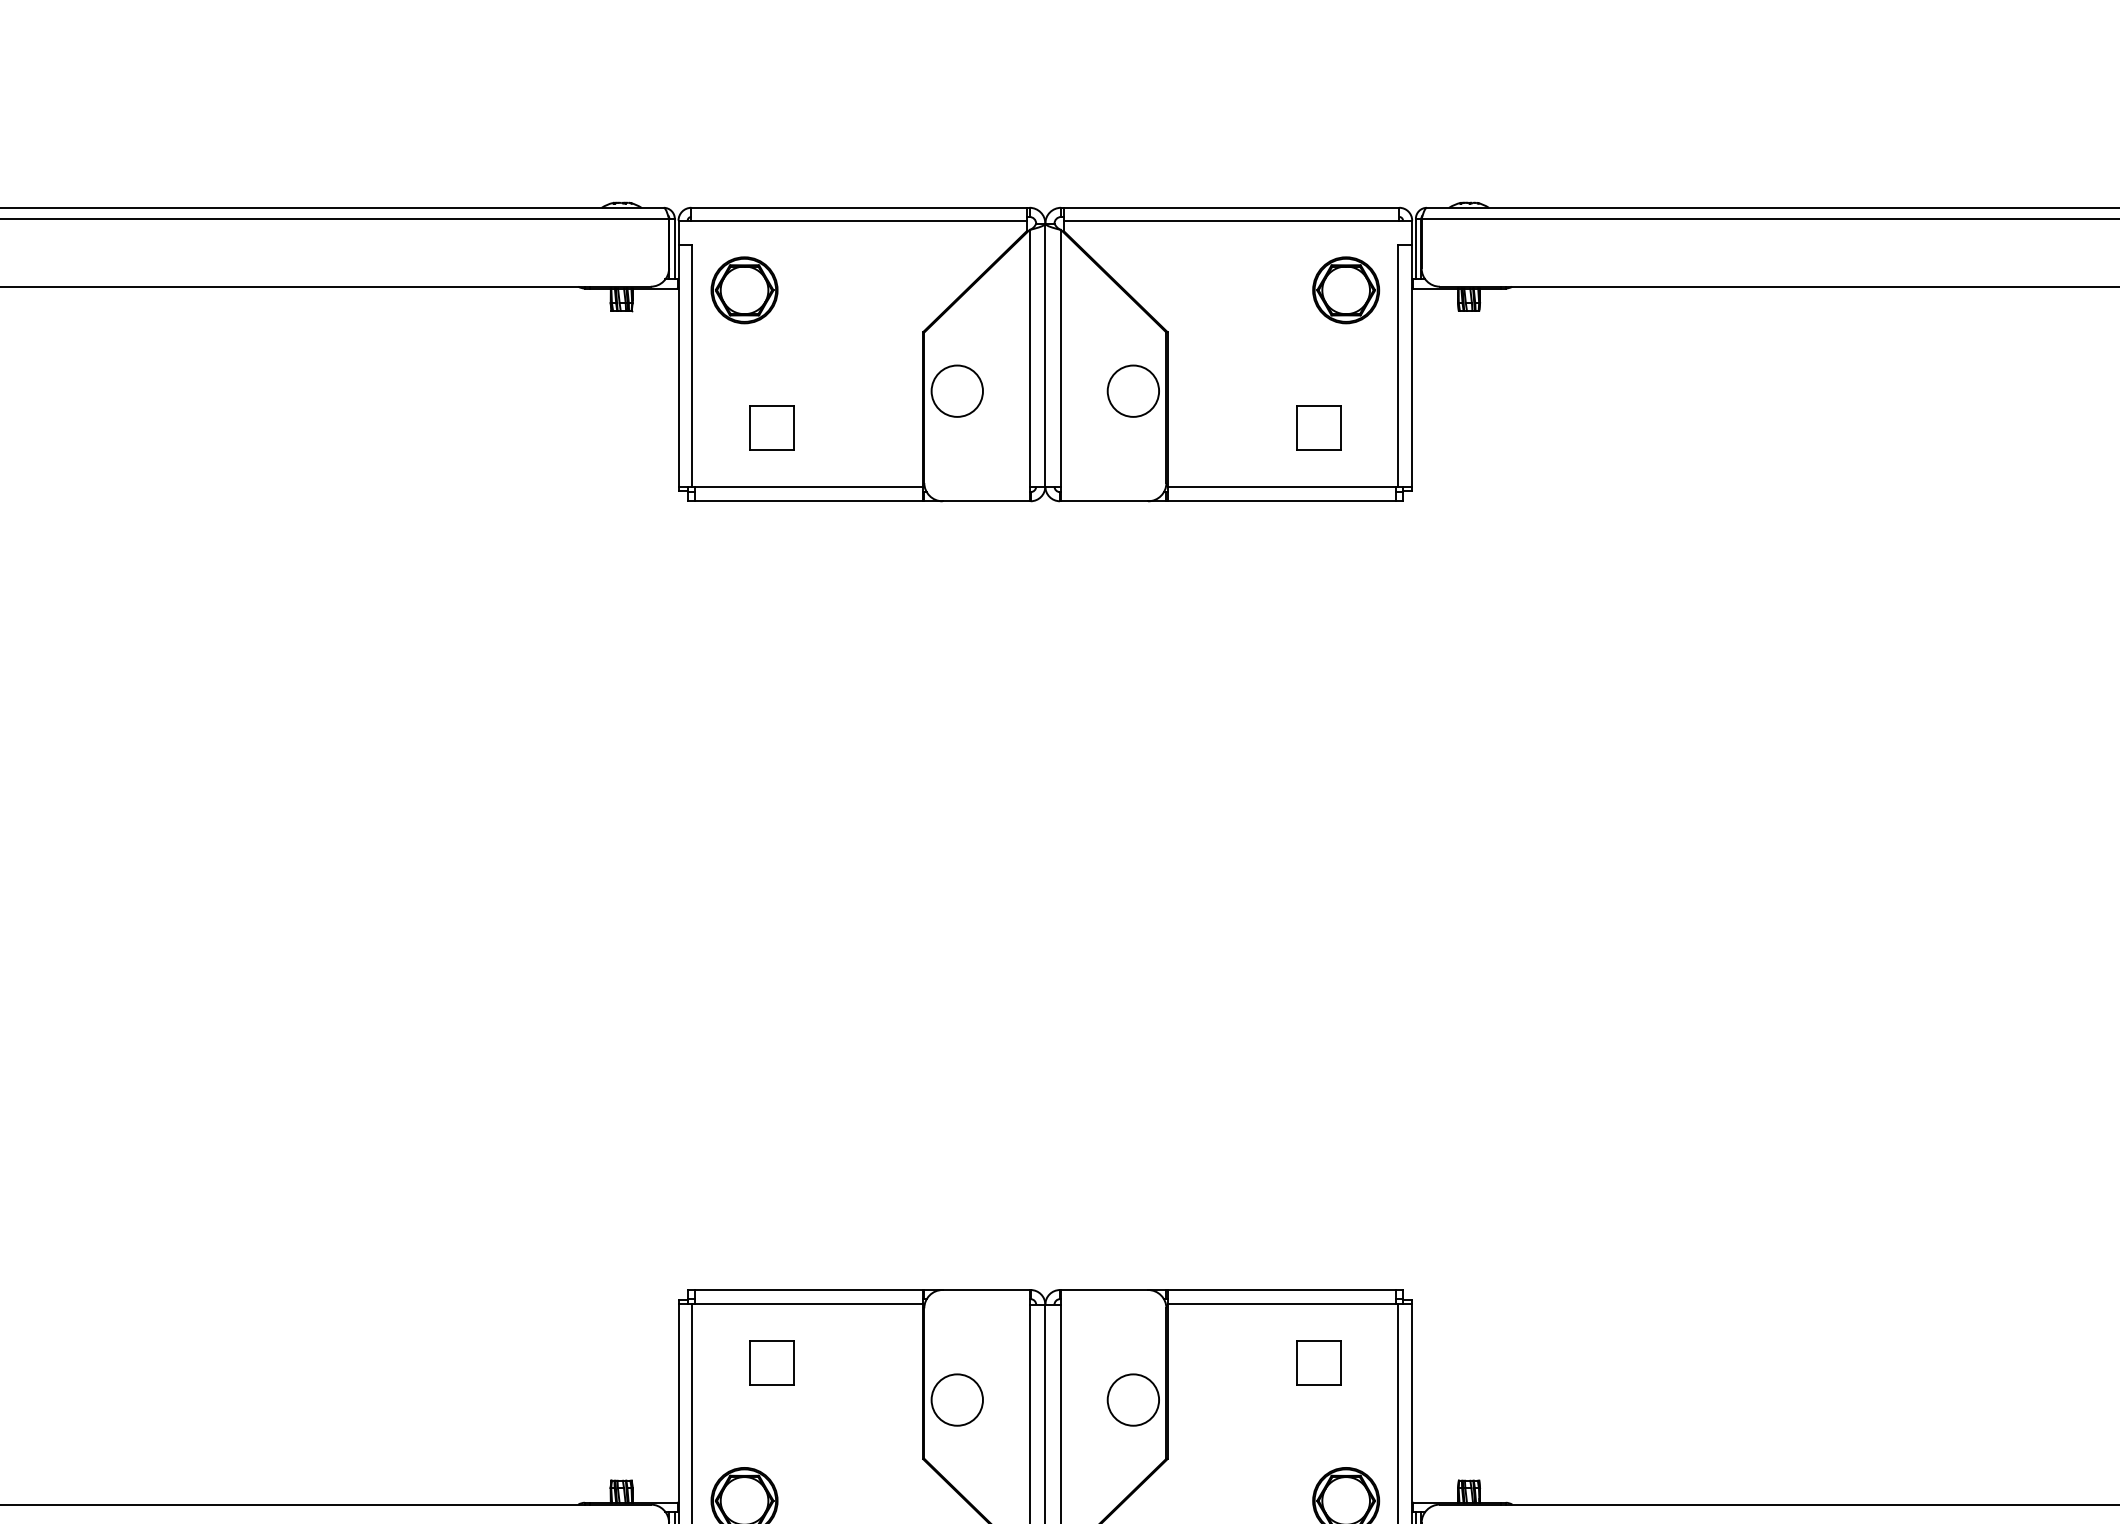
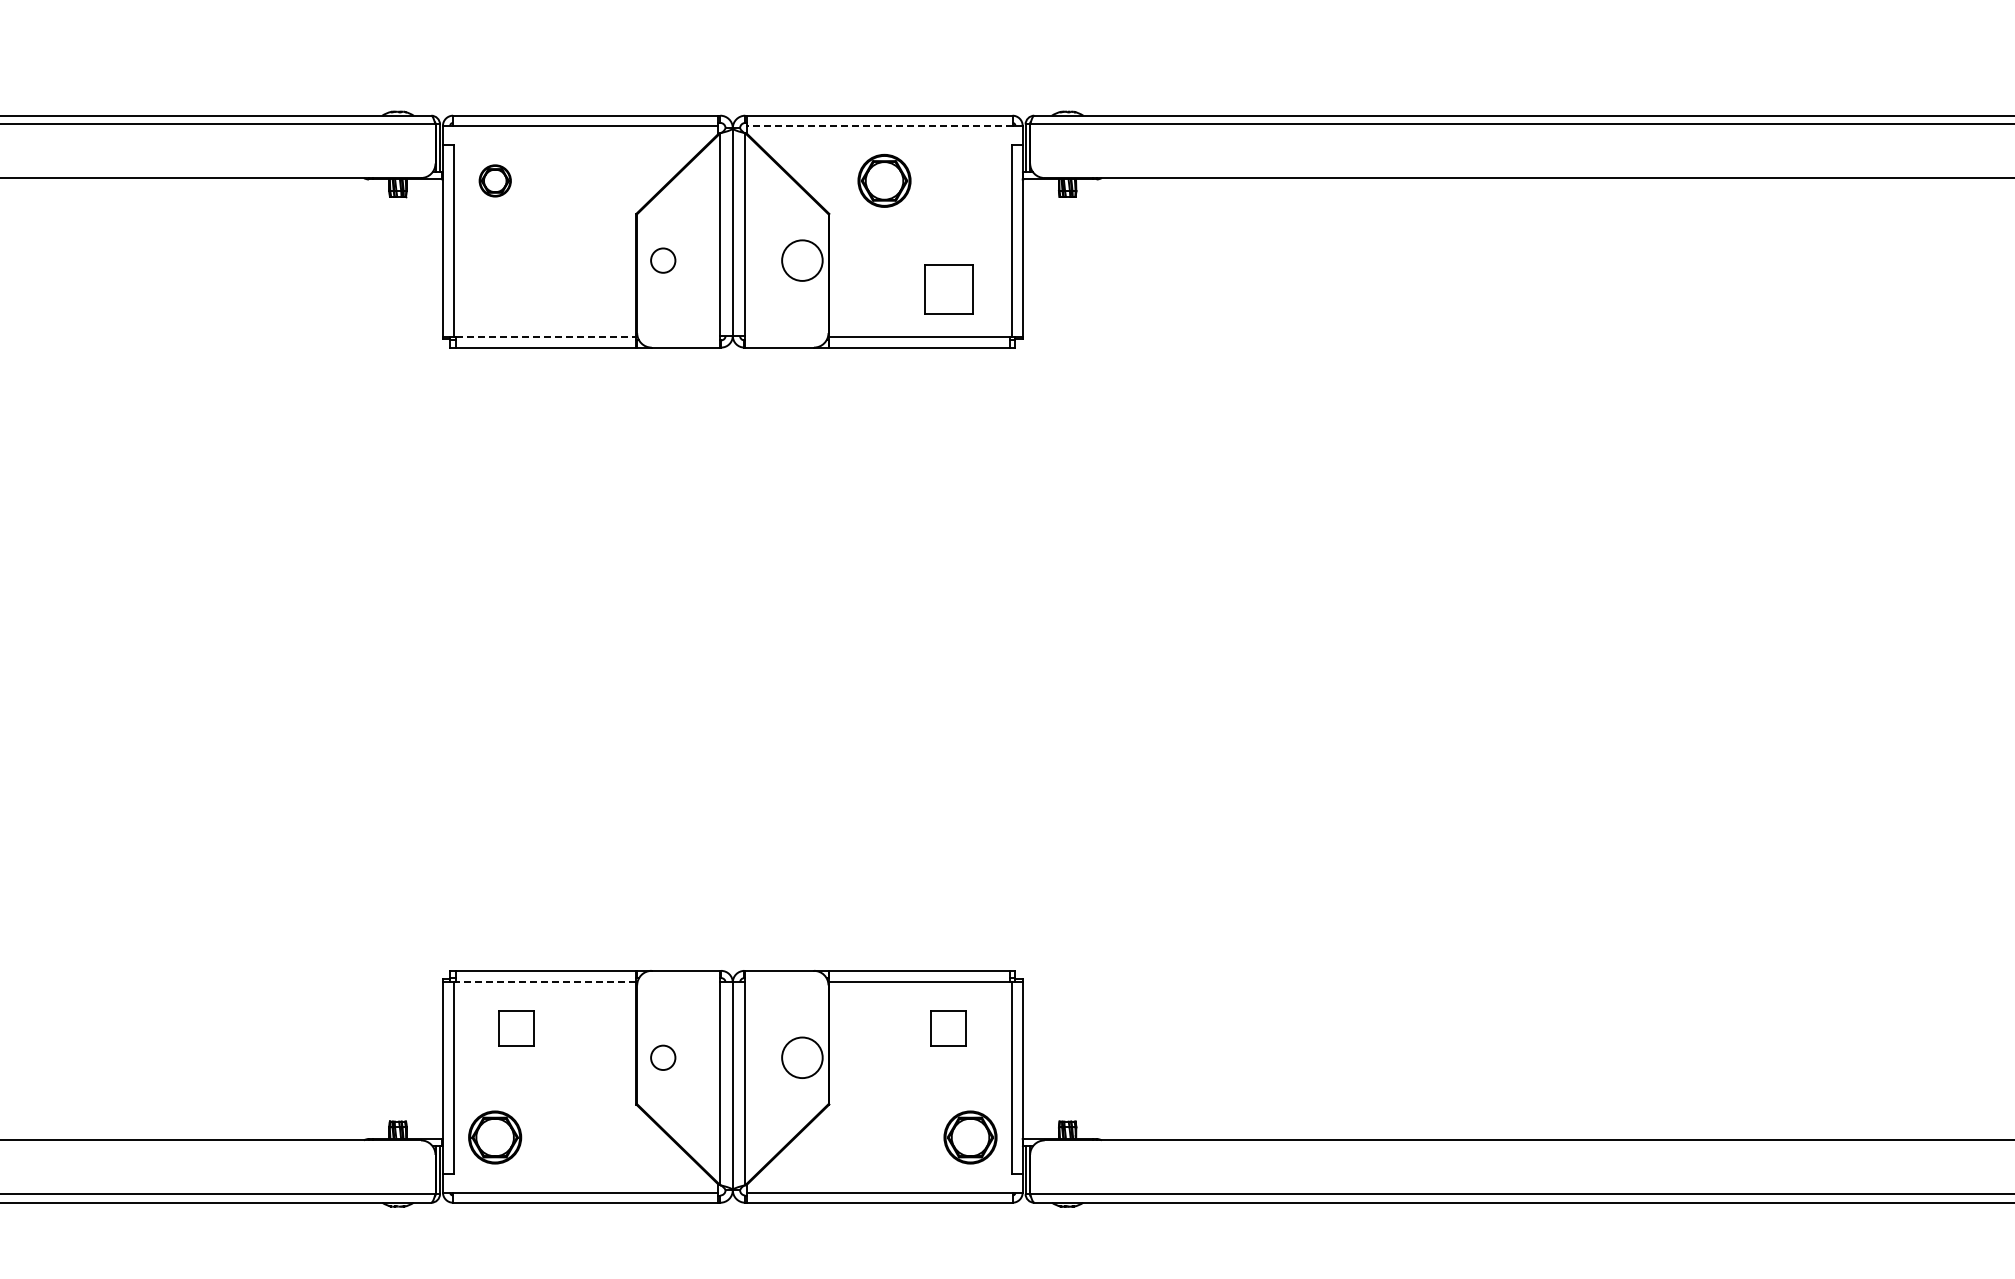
line: (1230, 220) -> (879, 125), solid -> dashed
part: (745, 289) -> (495, 180), size x0.6
part: (1346, 289) -> (884, 180), moved
circle: (956, 391) -> (662, 260), size x0.6
part: (771, 427) -> (516, 289), removed
part: (1318, 427) -> (948, 289), size x1.4
line: (809, 487) -> (546, 336), solid -> dashed
line: (808, 1303) -> (545, 981), solid -> dashed
circle: (956, 1399) -> (662, 1057), size x0.6

